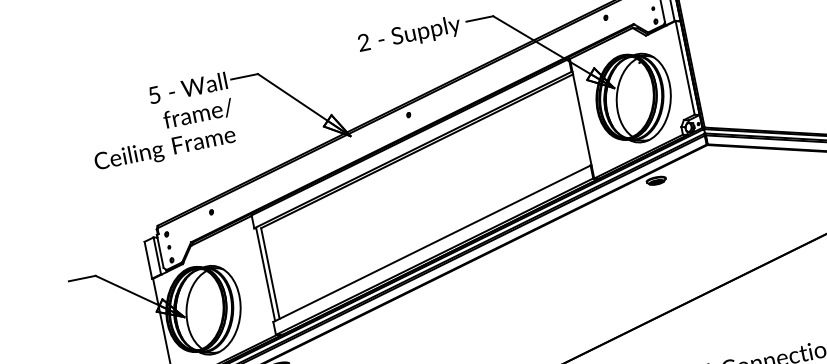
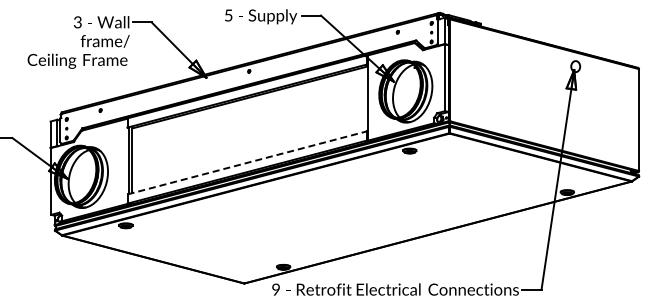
text: (363, 42) -> (228, 15), 2 -> 5
text: (154, 95) -> (77, 22), 5 -> 3
line: (432, 243) -> (247, 162), solid -> dashed

